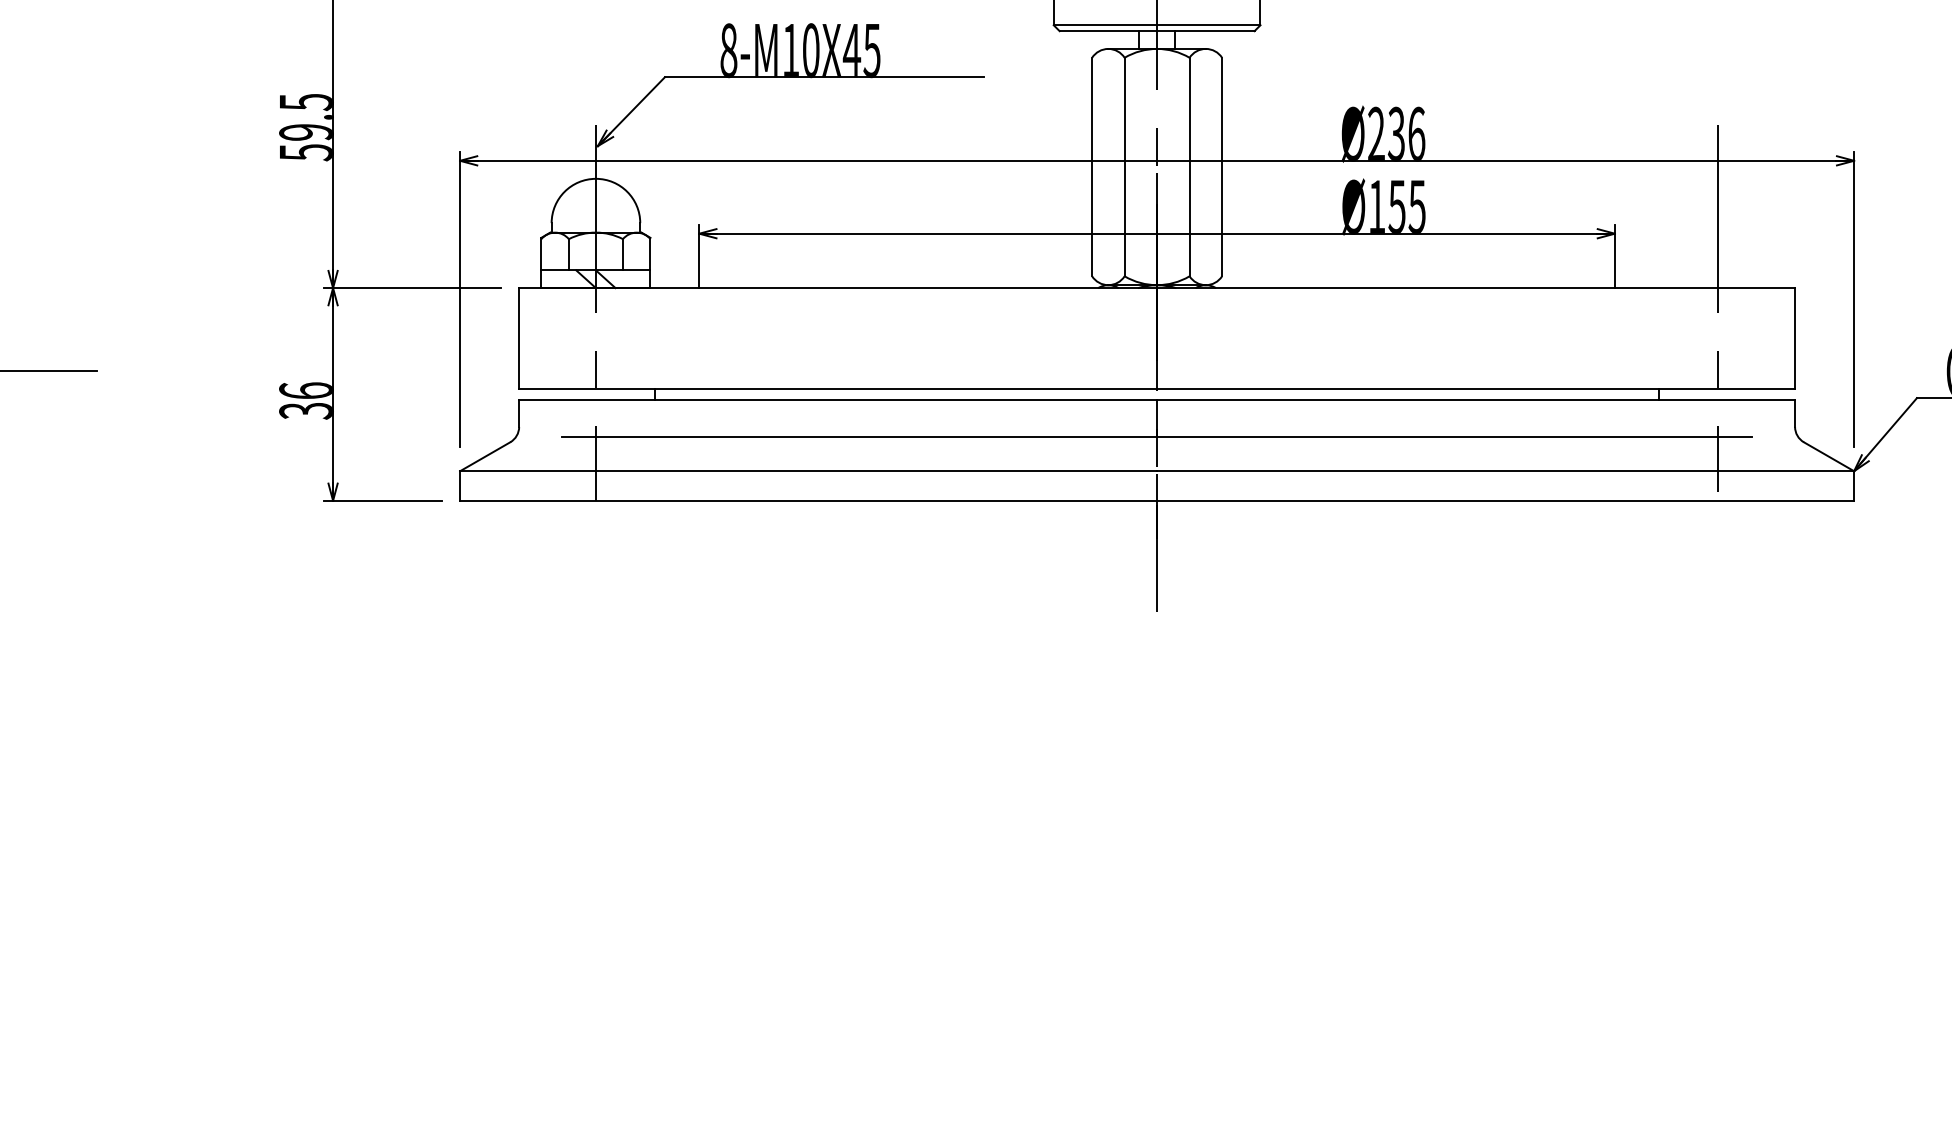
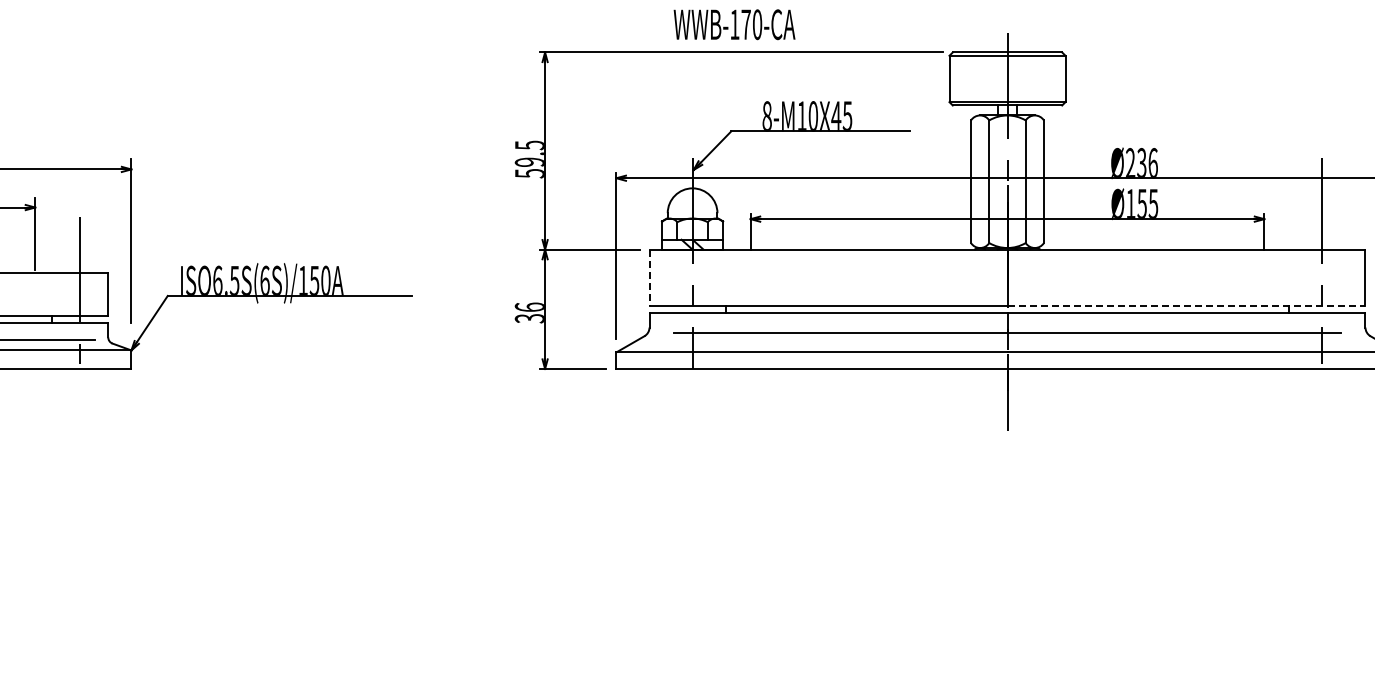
line: (519, 339) -> (649, 278), solid -> dashed
line: (1476, 389) -> (1186, 306), solid -> dashed

